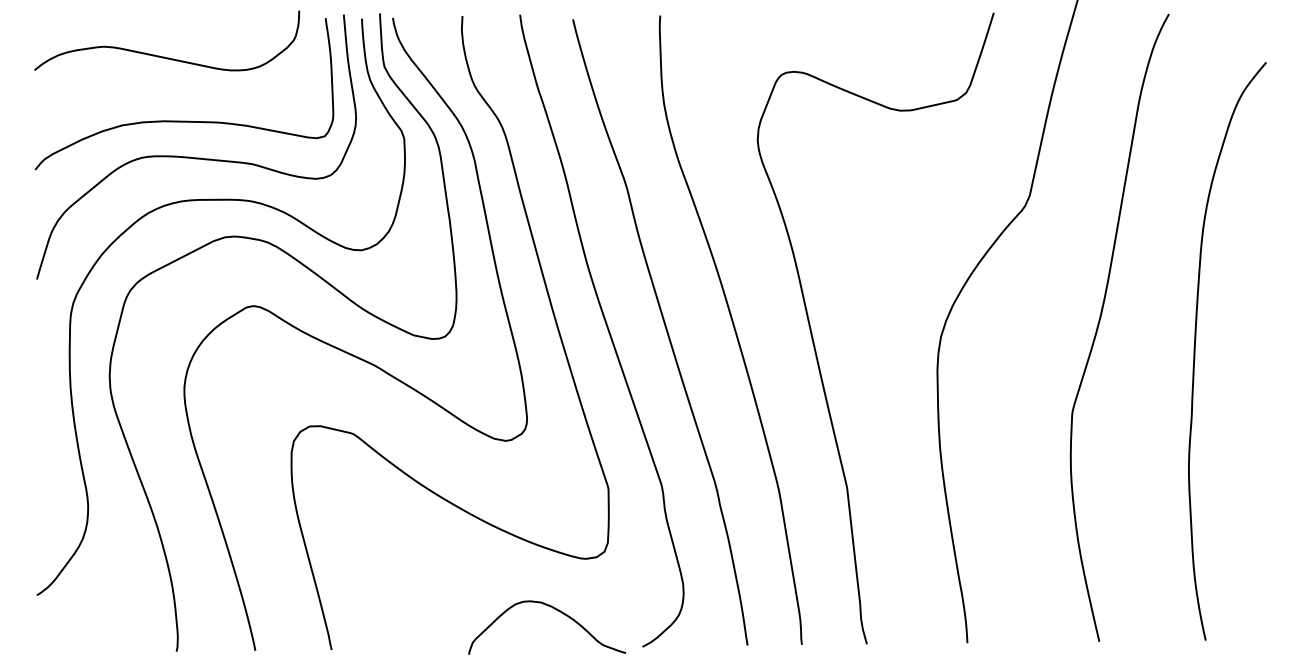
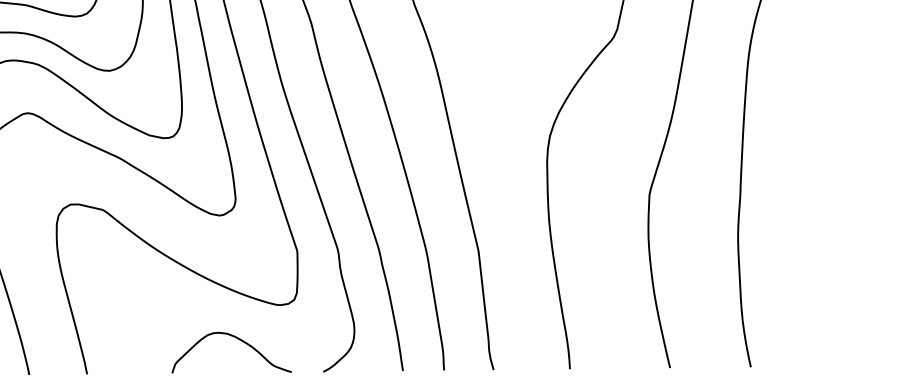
curve: (559, 612) -> (241, 341), moved

